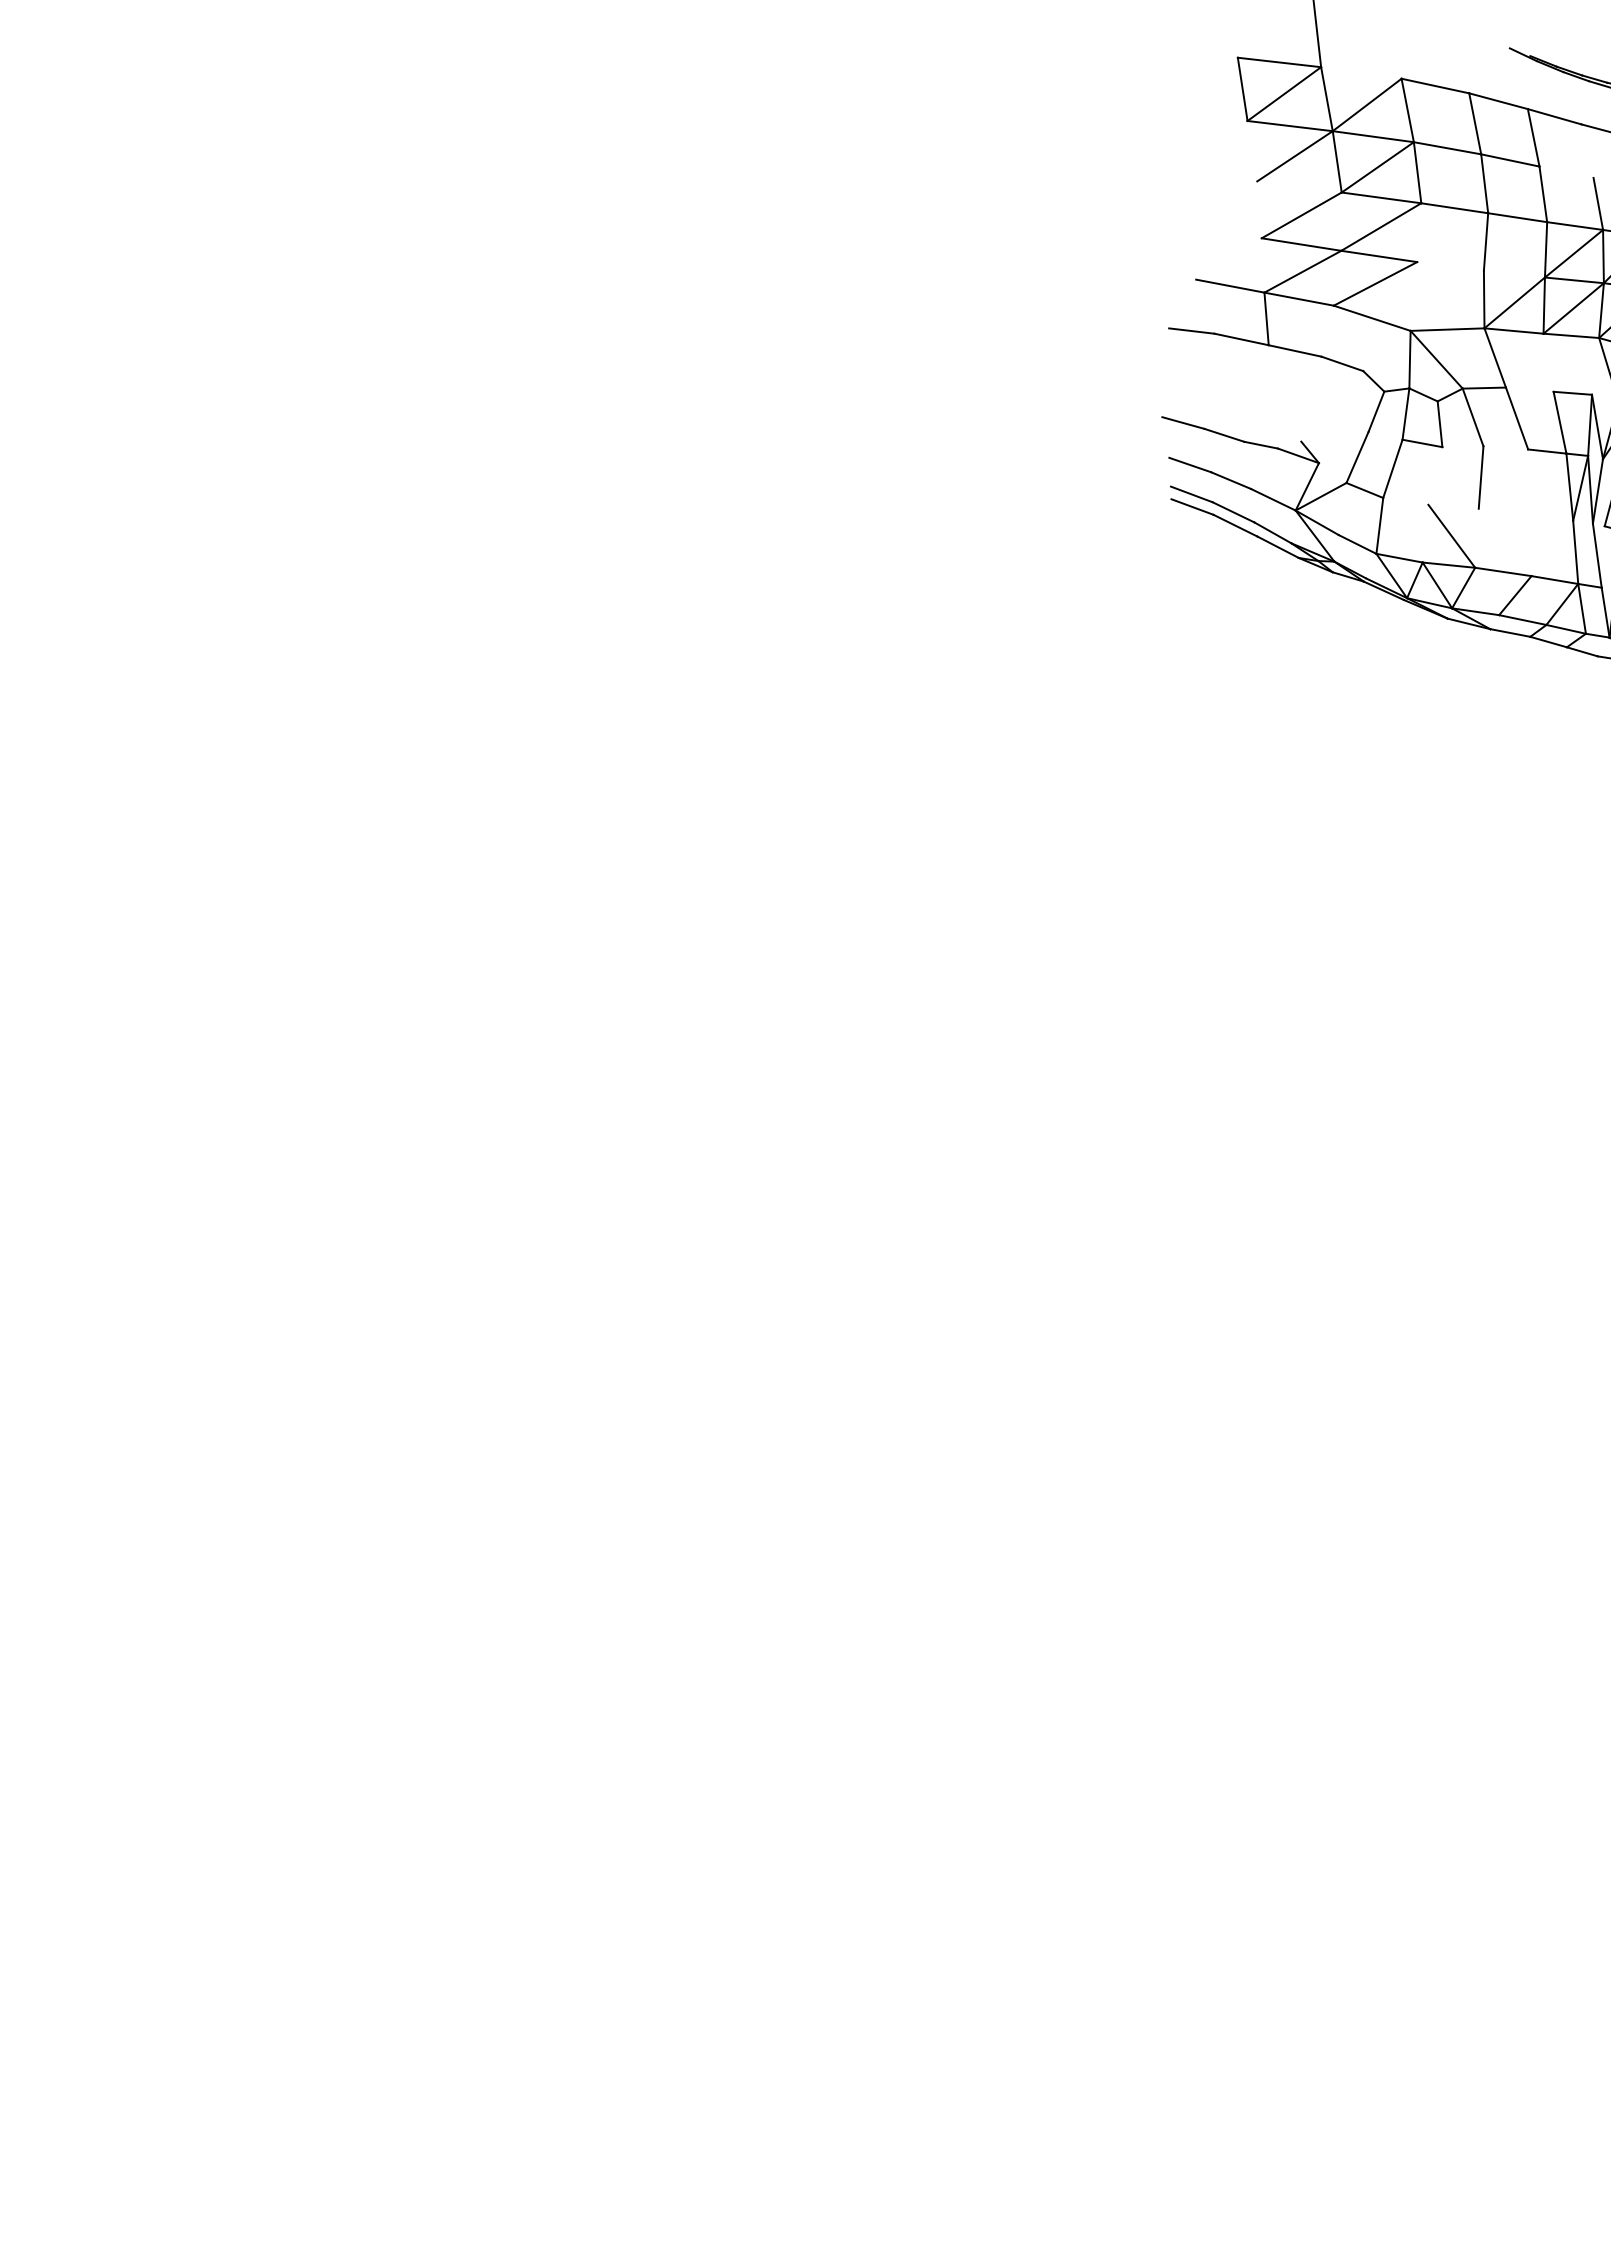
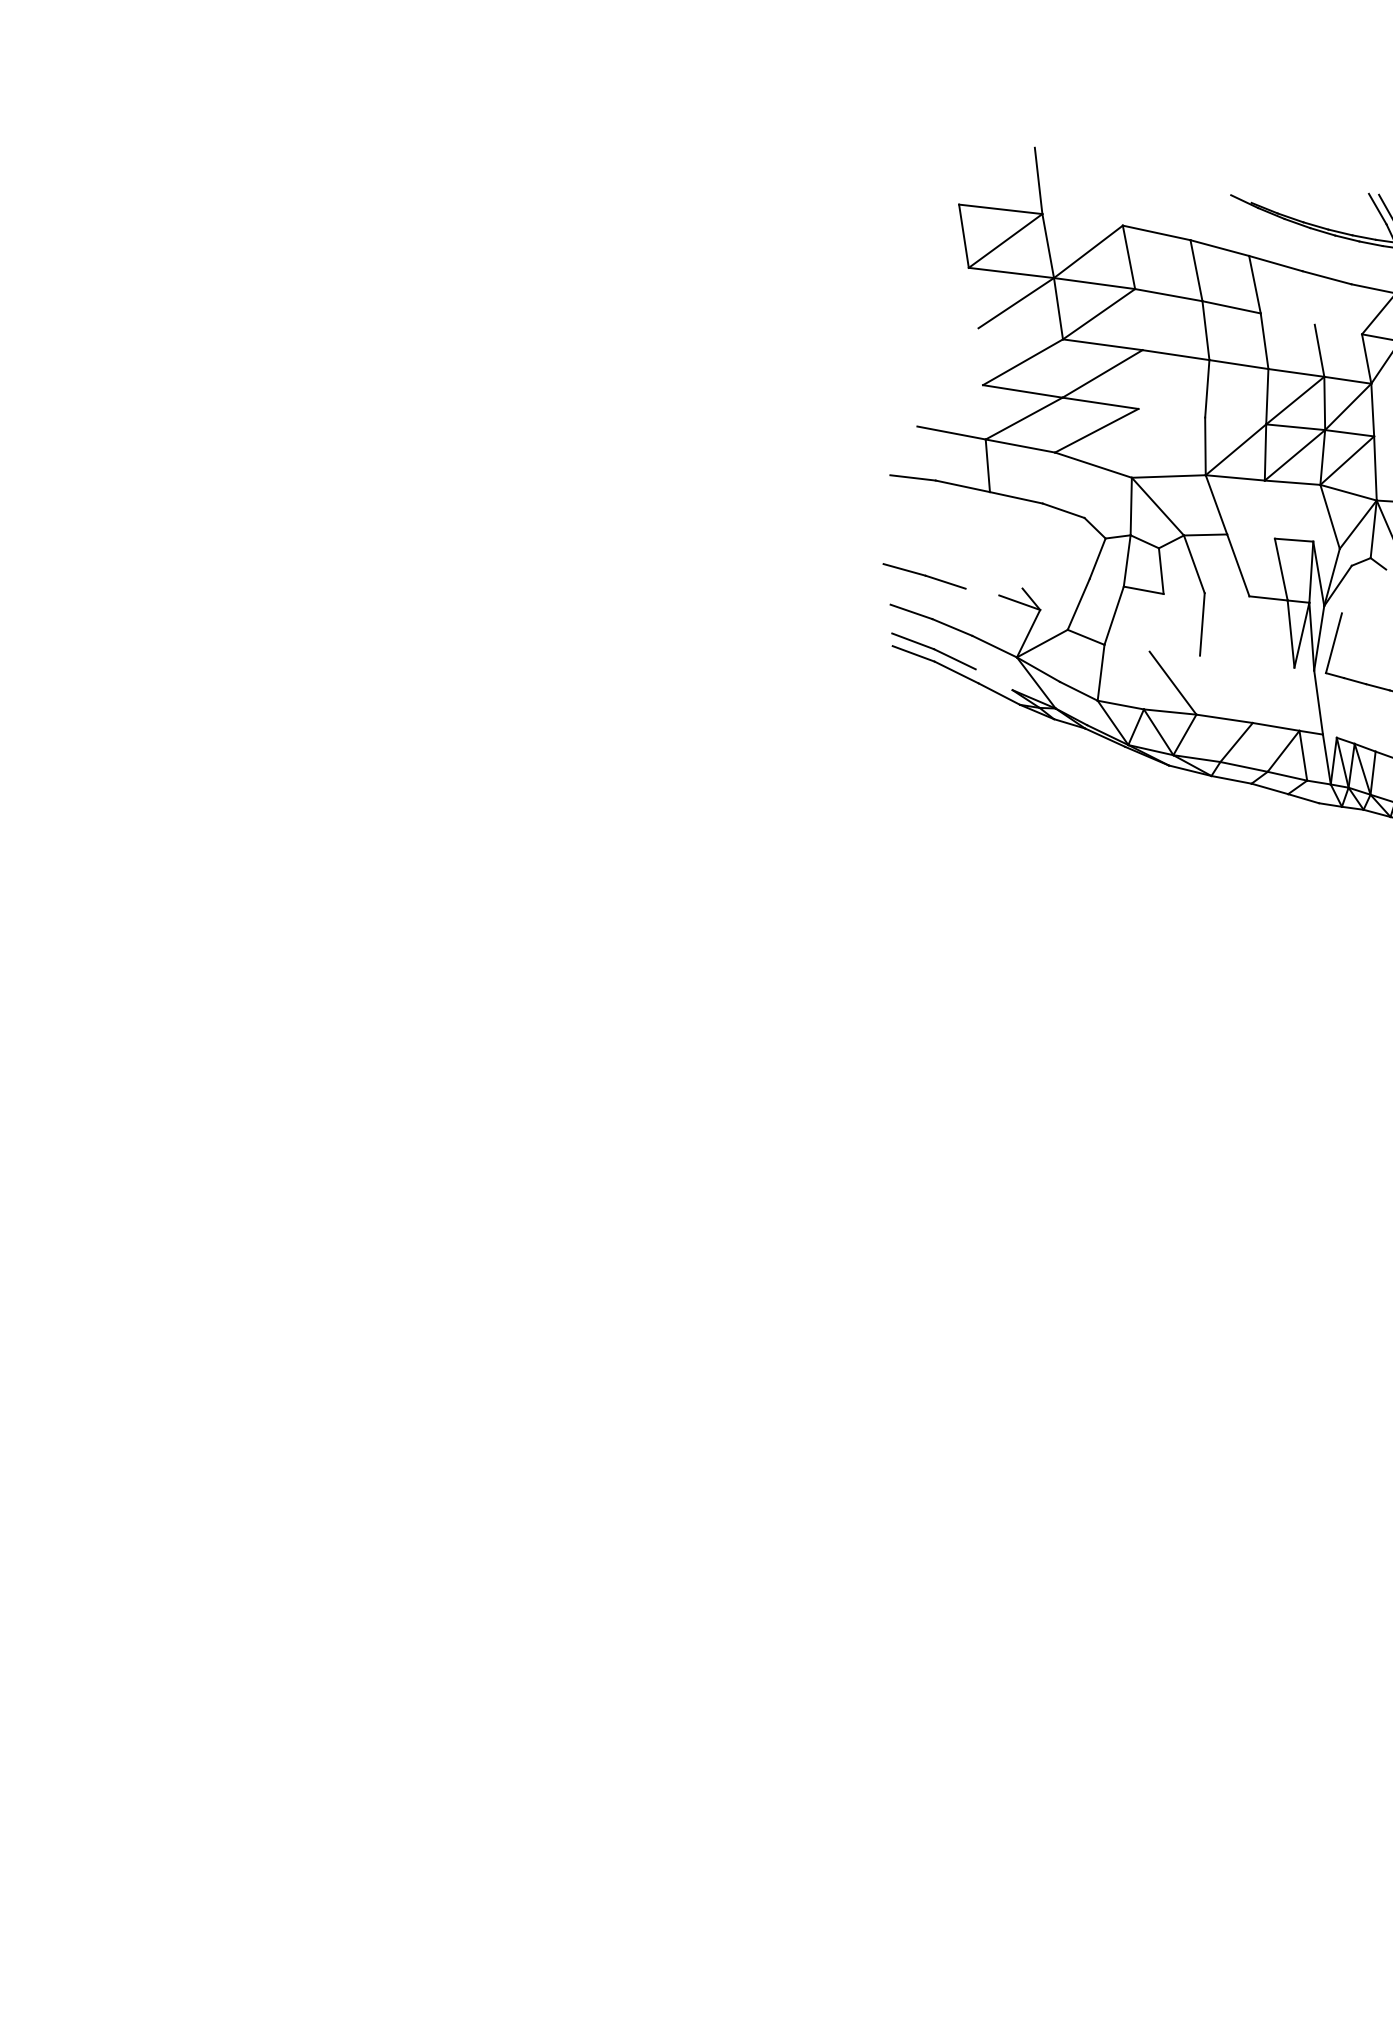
line: (1417, 172) -> (1138, 319), removed
line: (1261, 444) -> (982, 591), removed
line: (1272, 532) -> (993, 679), removed
line: (1575, 551) -> (1296, 698), removed

